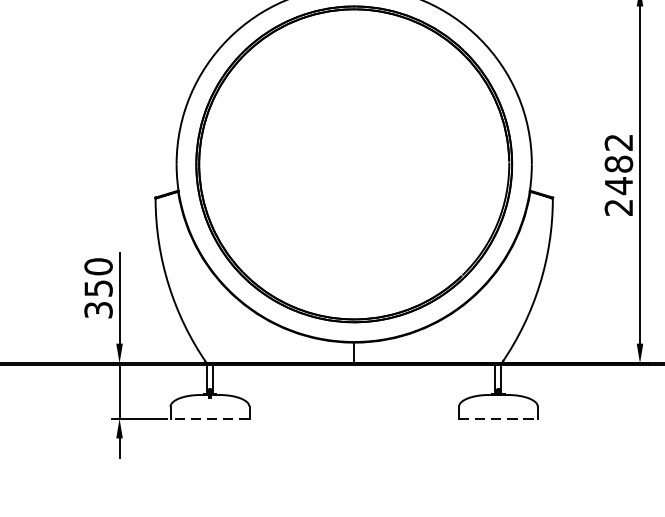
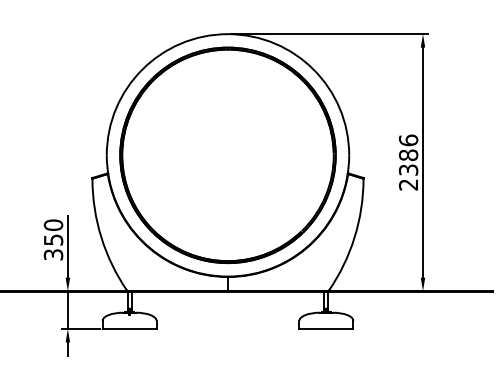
text: (618, 164) -> (408, 155), 2482 -> 2386
line: (209, 418) -> (129, 328), dashed -> solid
line: (498, 418) -> (326, 328), dashed -> solid

